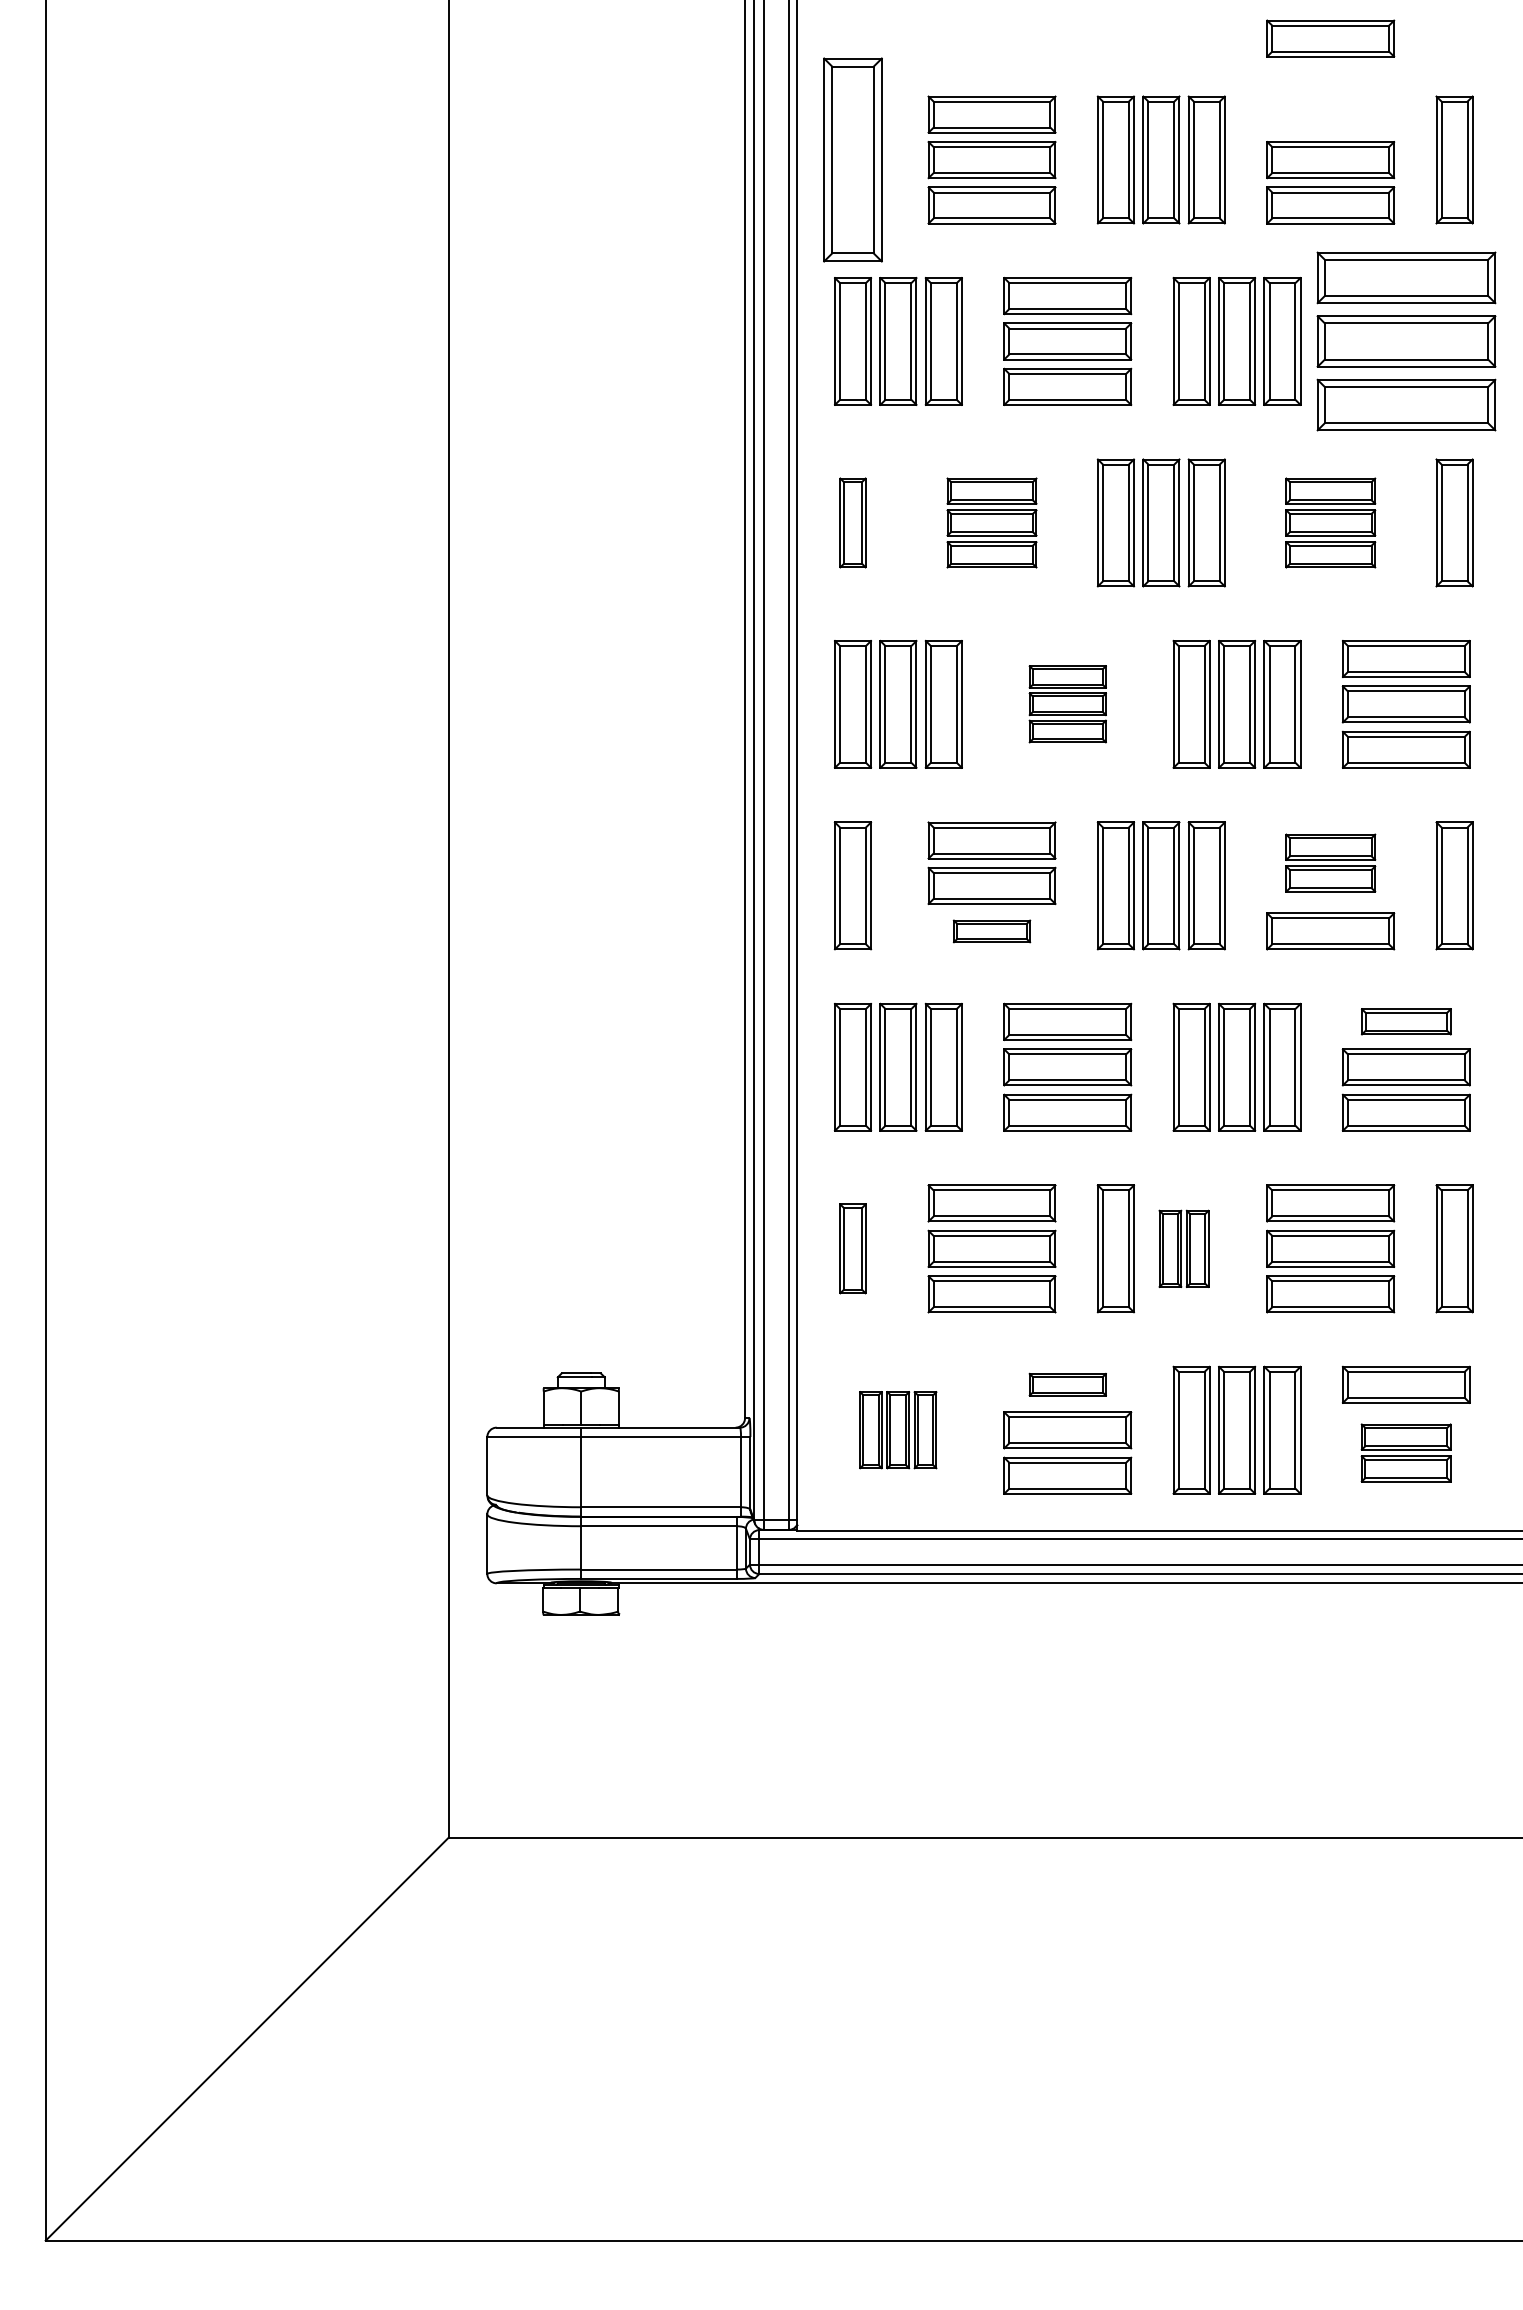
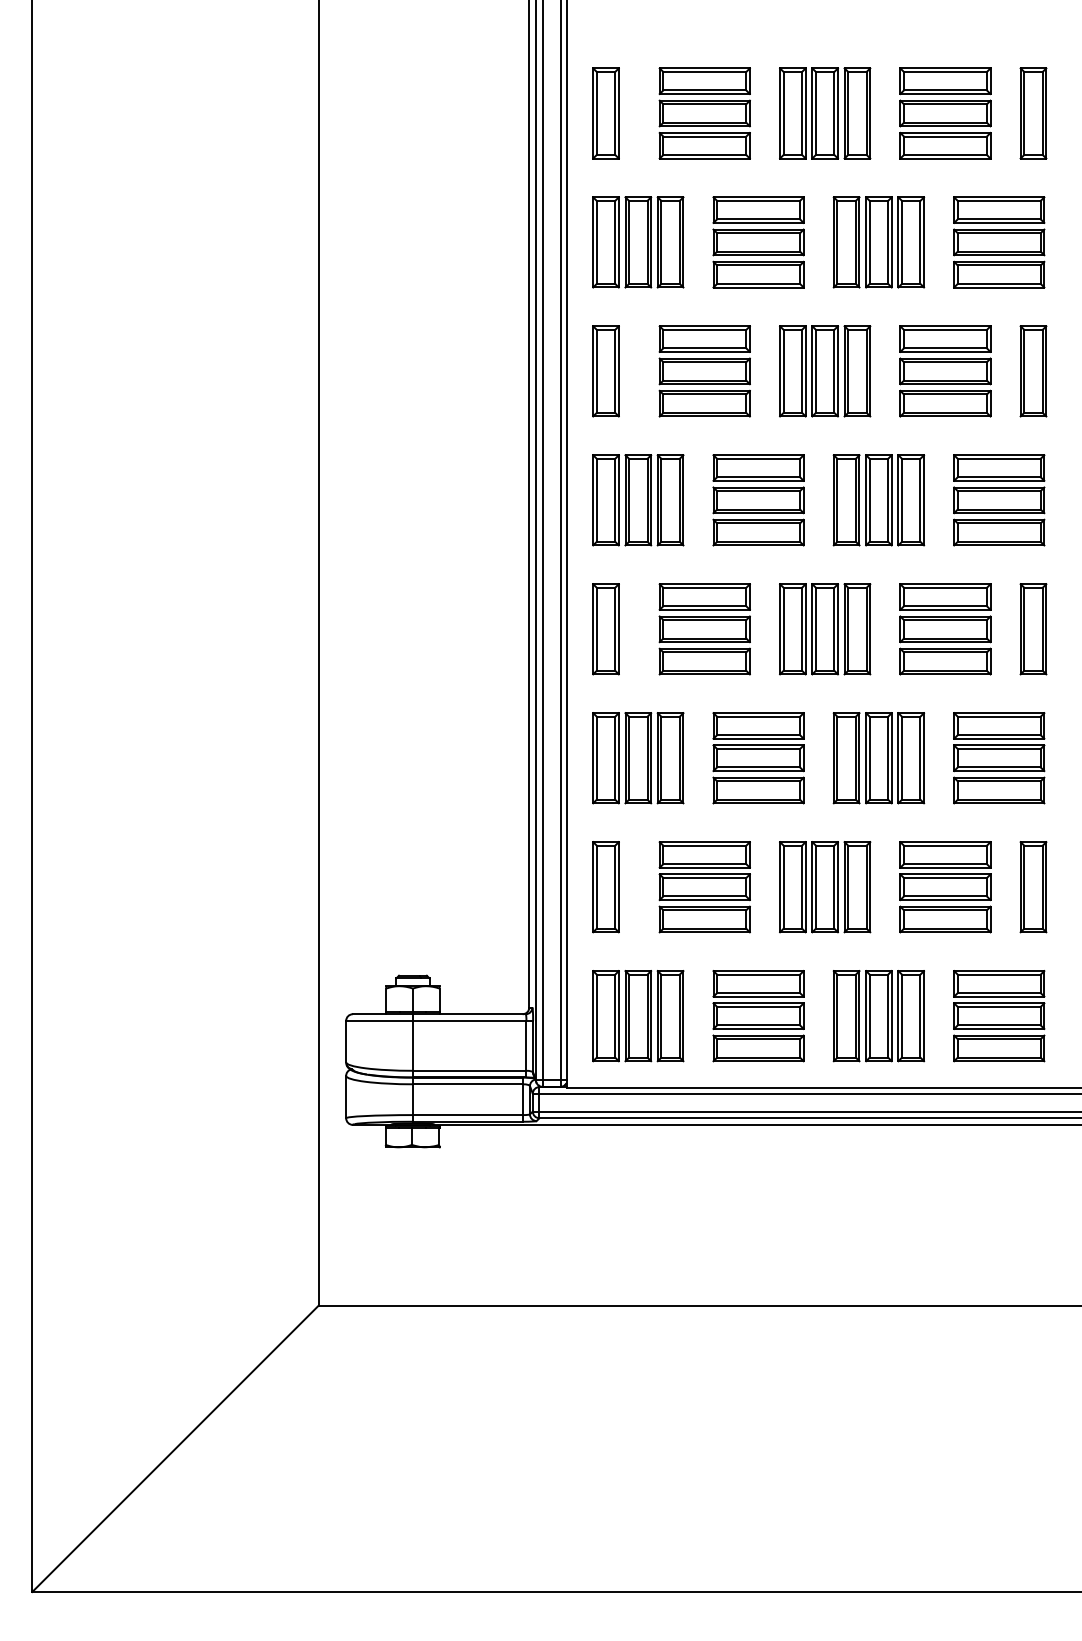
part: (1330, 38) -> (945, 81), moved
part: (852, 159) -> (605, 113), size x0.62
part: (1405, 341) -> (998, 242), size x0.71
part: (852, 522) -> (605, 371), size x1.43
part: (991, 522) -> (704, 371), size x1.43
part: (1330, 522) -> (945, 371), size x1.43
part: (1067, 703) -> (758, 499), size x1.67
part: (1330, 862) -> (945, 612), size x1.43
part: (991, 931) -> (704, 661), size x1.67
part: (1406, 1021) -> (999, 725), size x1.43
part: (852, 1248) -> (605, 886), size x1.43
part: (1183, 1248) -> (840, 886), size x1.67
part: (1067, 1384) -> (758, 983), size x1.67
part: (897, 1429) -> (637, 1015), size x1.67
part: (1405, 1452) -> (998, 1031), size x1.43

